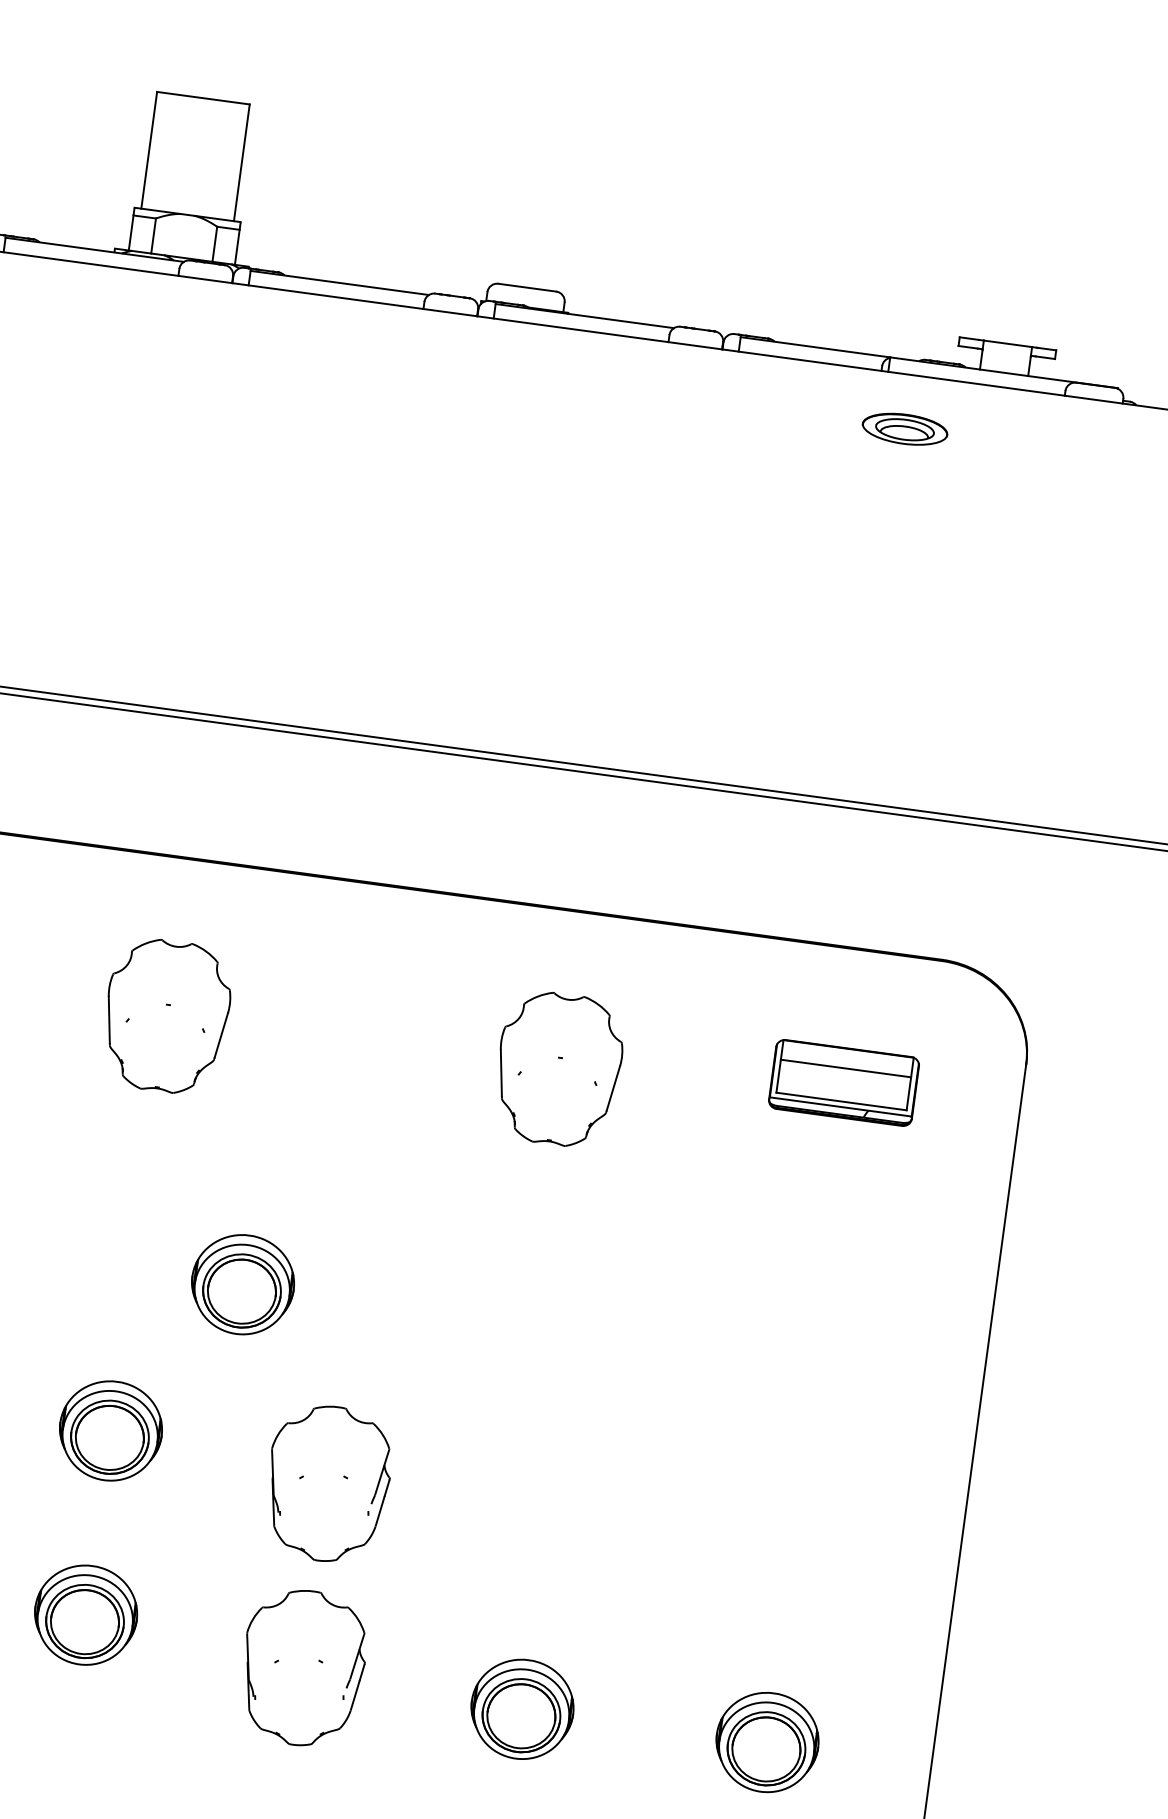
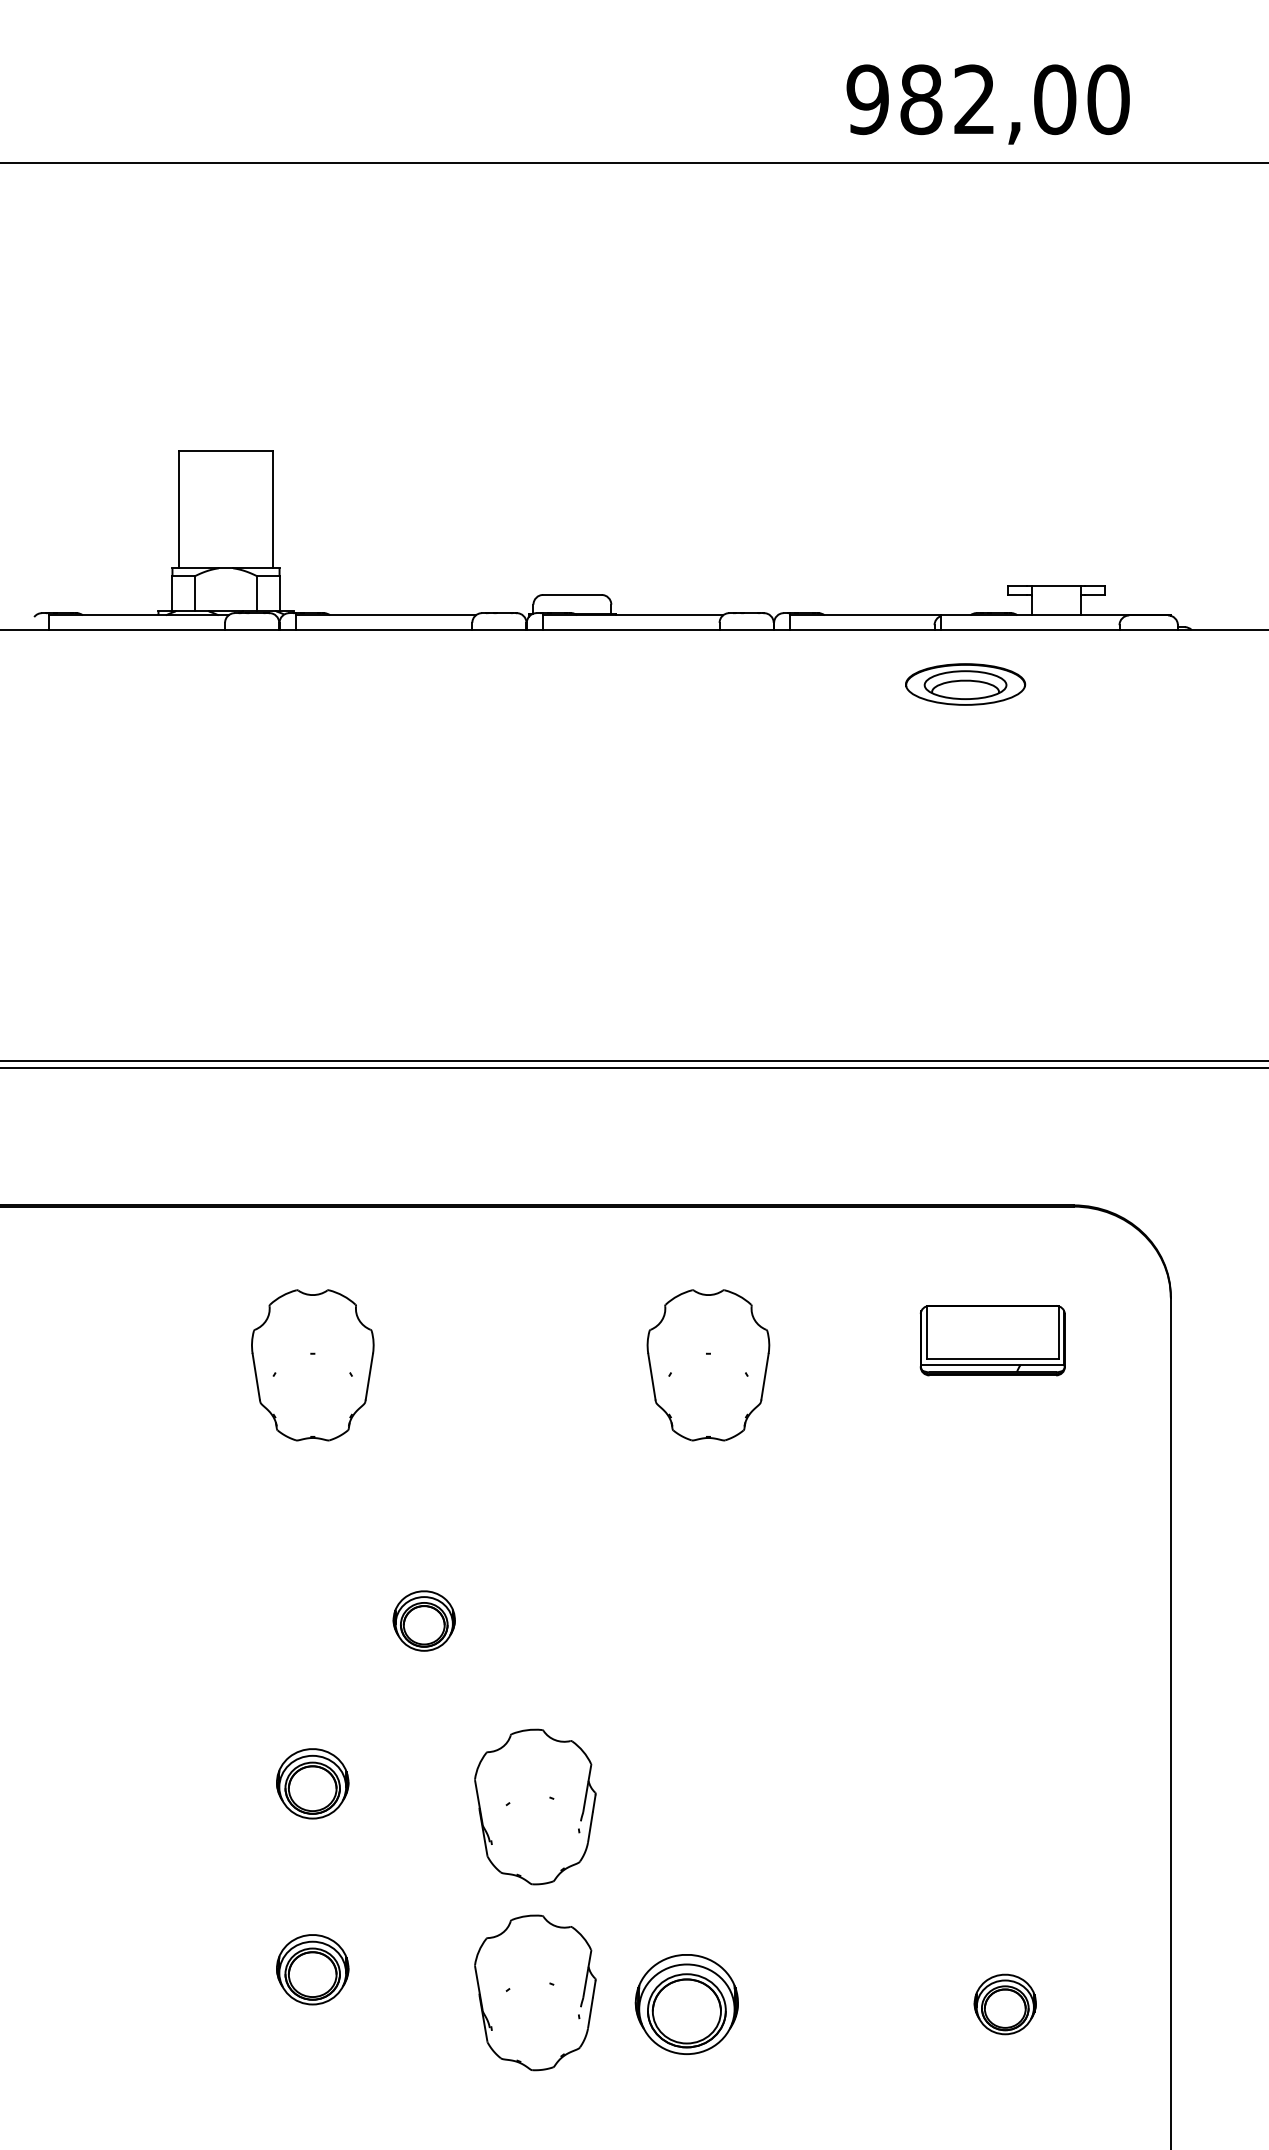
part: (904, 429) -> (965, 684), size x1.4
line: (845, 1068) -> (992, 1326), removed
part: (243, 1284) -> (424, 1620), size x0.6
part: (110, 1430) -> (312, 1783), size x0.7
part: (85, 1615) -> (312, 1969), size x0.7
part: (521, 1709) -> (686, 2004), moved
part: (767, 1742) -> (1005, 2004), size x0.6

